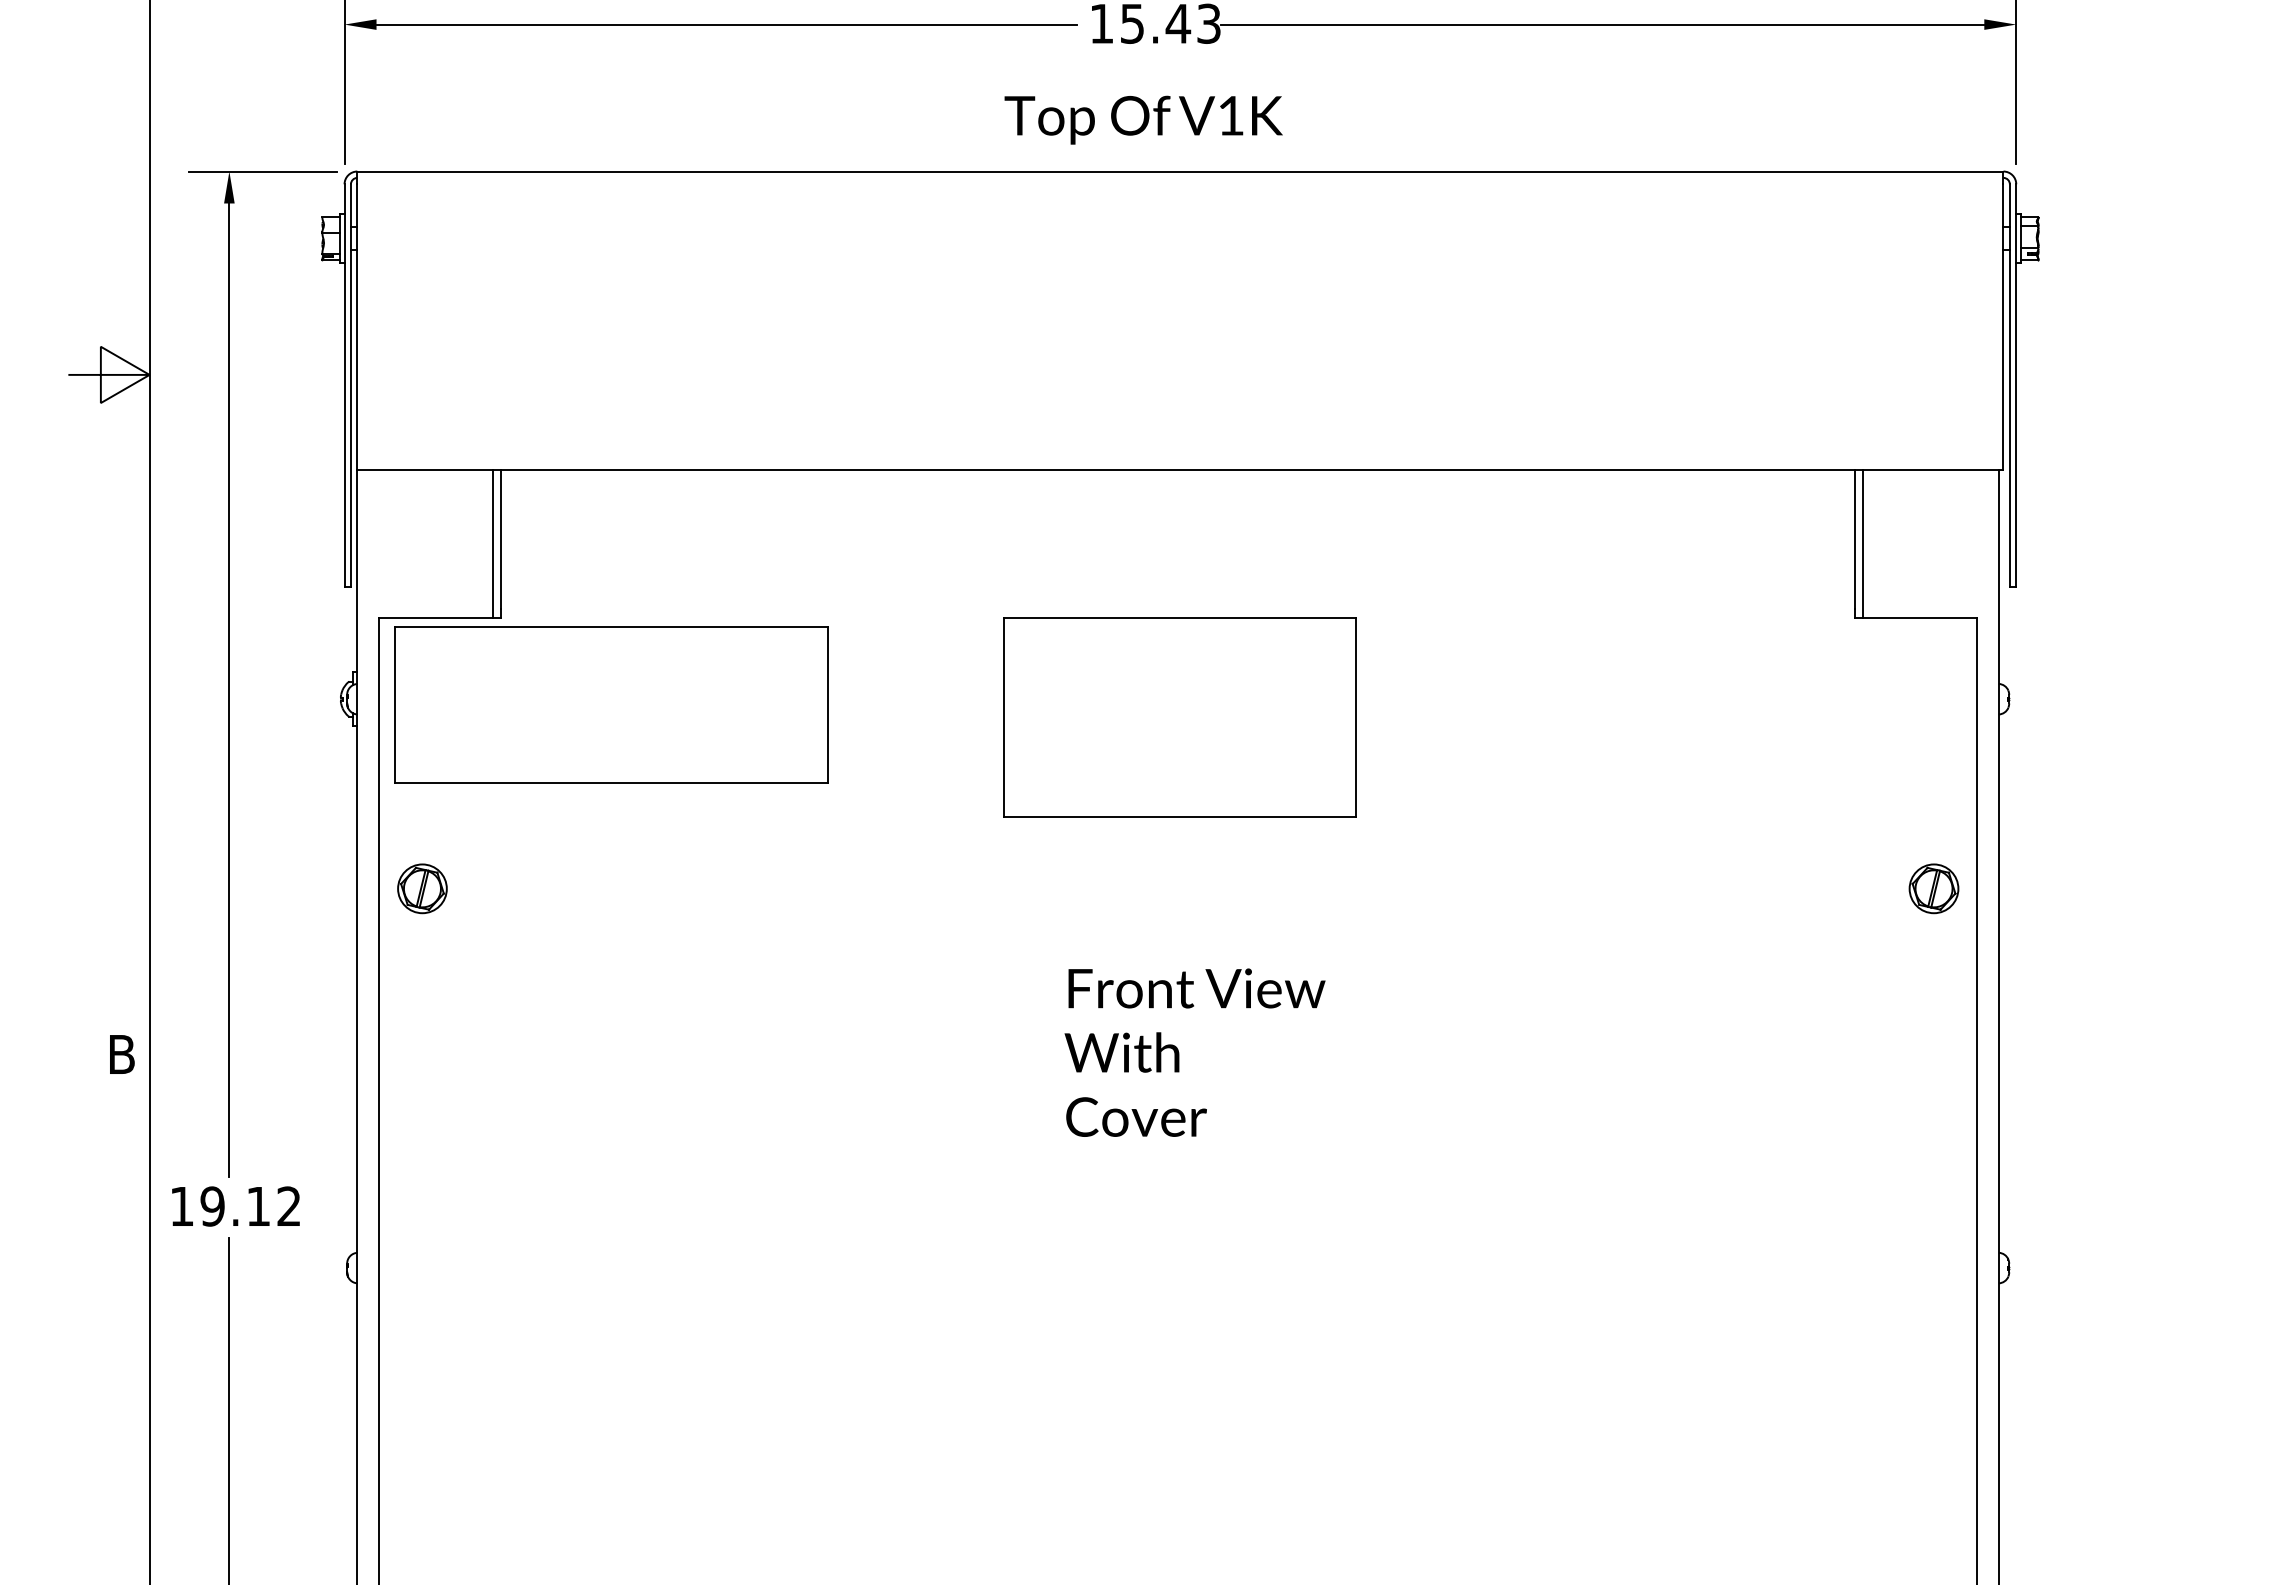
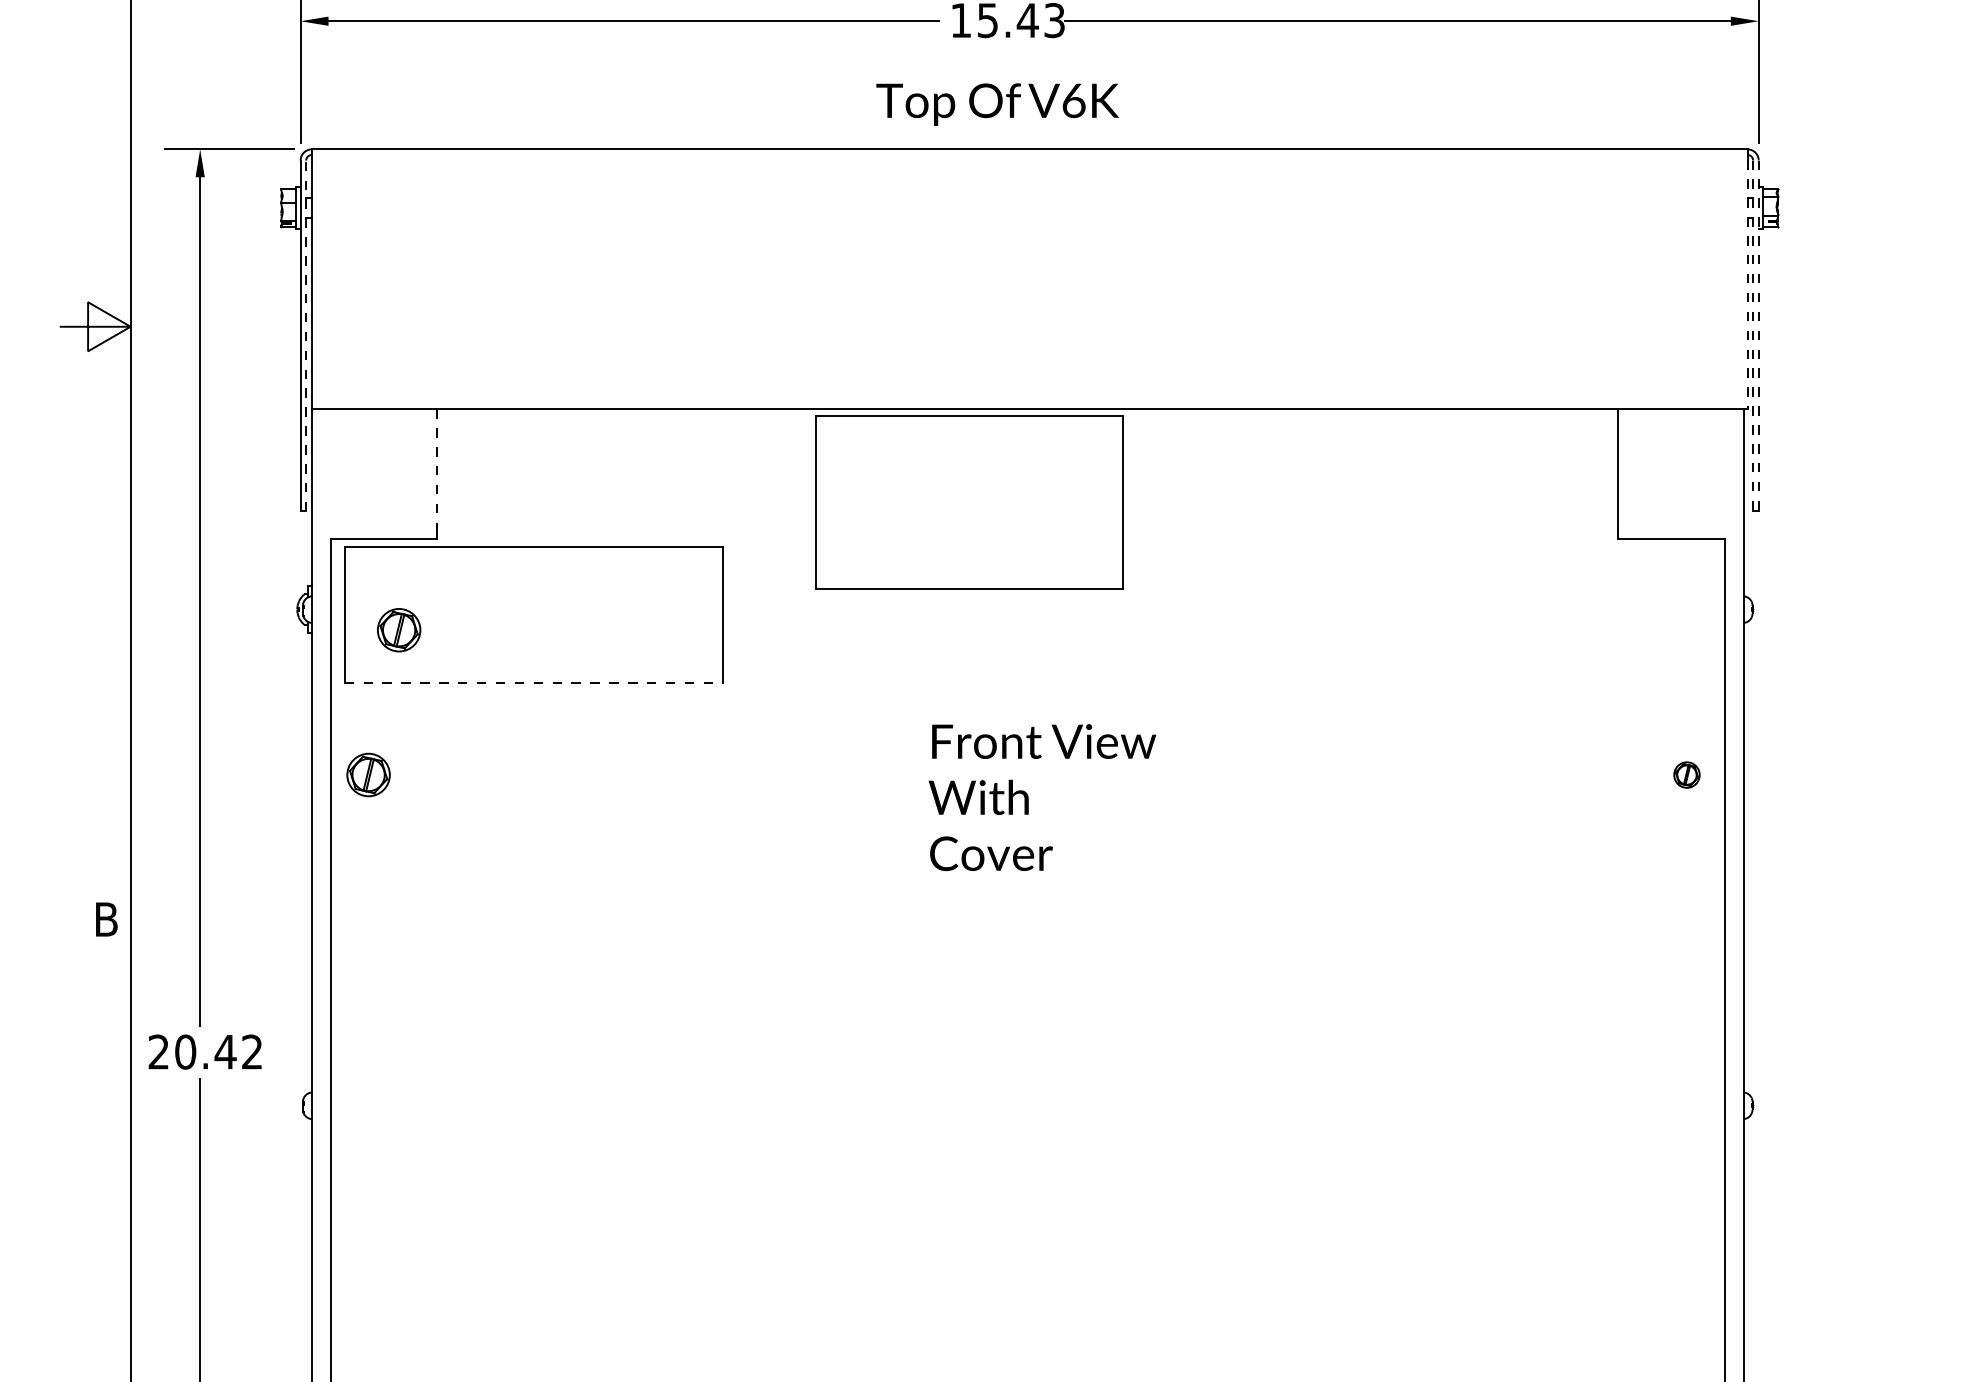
text: (1231, 115) -> (1074, 100), V1K -> V6K
line: (2003, 326) -> (1747, 284), solid -> dashed
line: (350, 384) -> (305, 335), solid -> dashed
line: (2009, 385) -> (1752, 336), solid -> dashed
line: (2016, 385) -> (1758, 336), solid -> dashed
line: (501, 539) -> (437, 470), solid -> dashed
line: (492, 543) -> (429, 473), removed
line: (1863, 543) -> (1625, 473), removed
part: (1179, 717) -> (968, 502), moved
part: (457, 722) -> (399, 629), added
line: (611, 783) -> (533, 683), solid -> dashed
part: (1933, 888) -> (1686, 774), size x0.6
text: (1194, 1052) -> (1041, 797), moved
text: (220, 1206) -> (192, 1052), 19.12 -> 20.42

